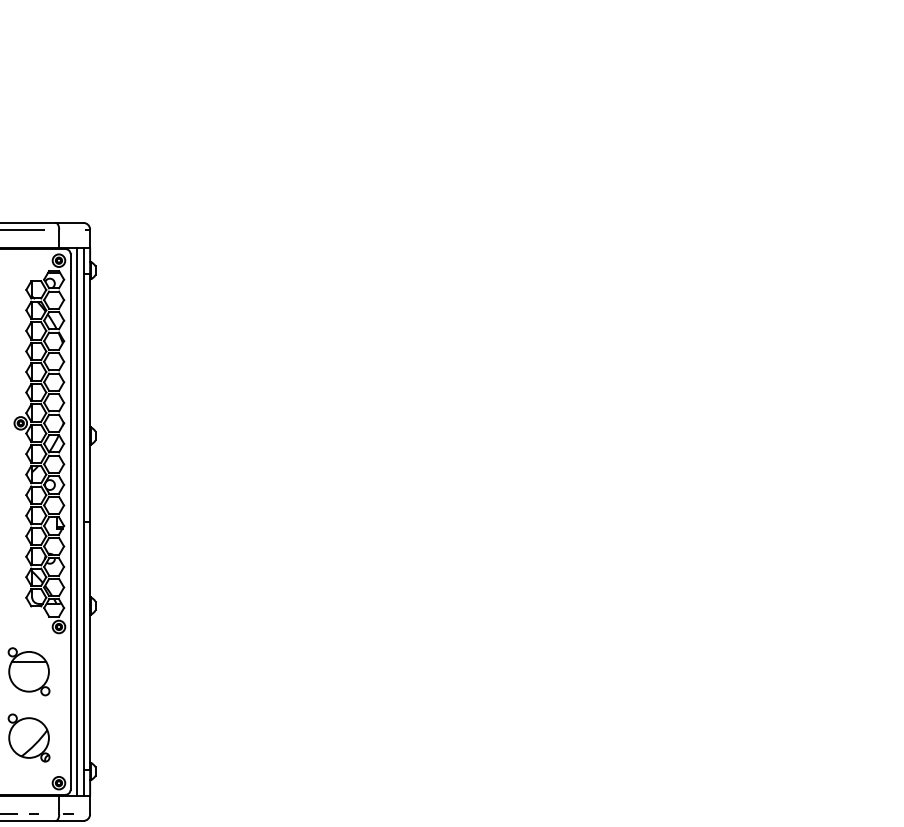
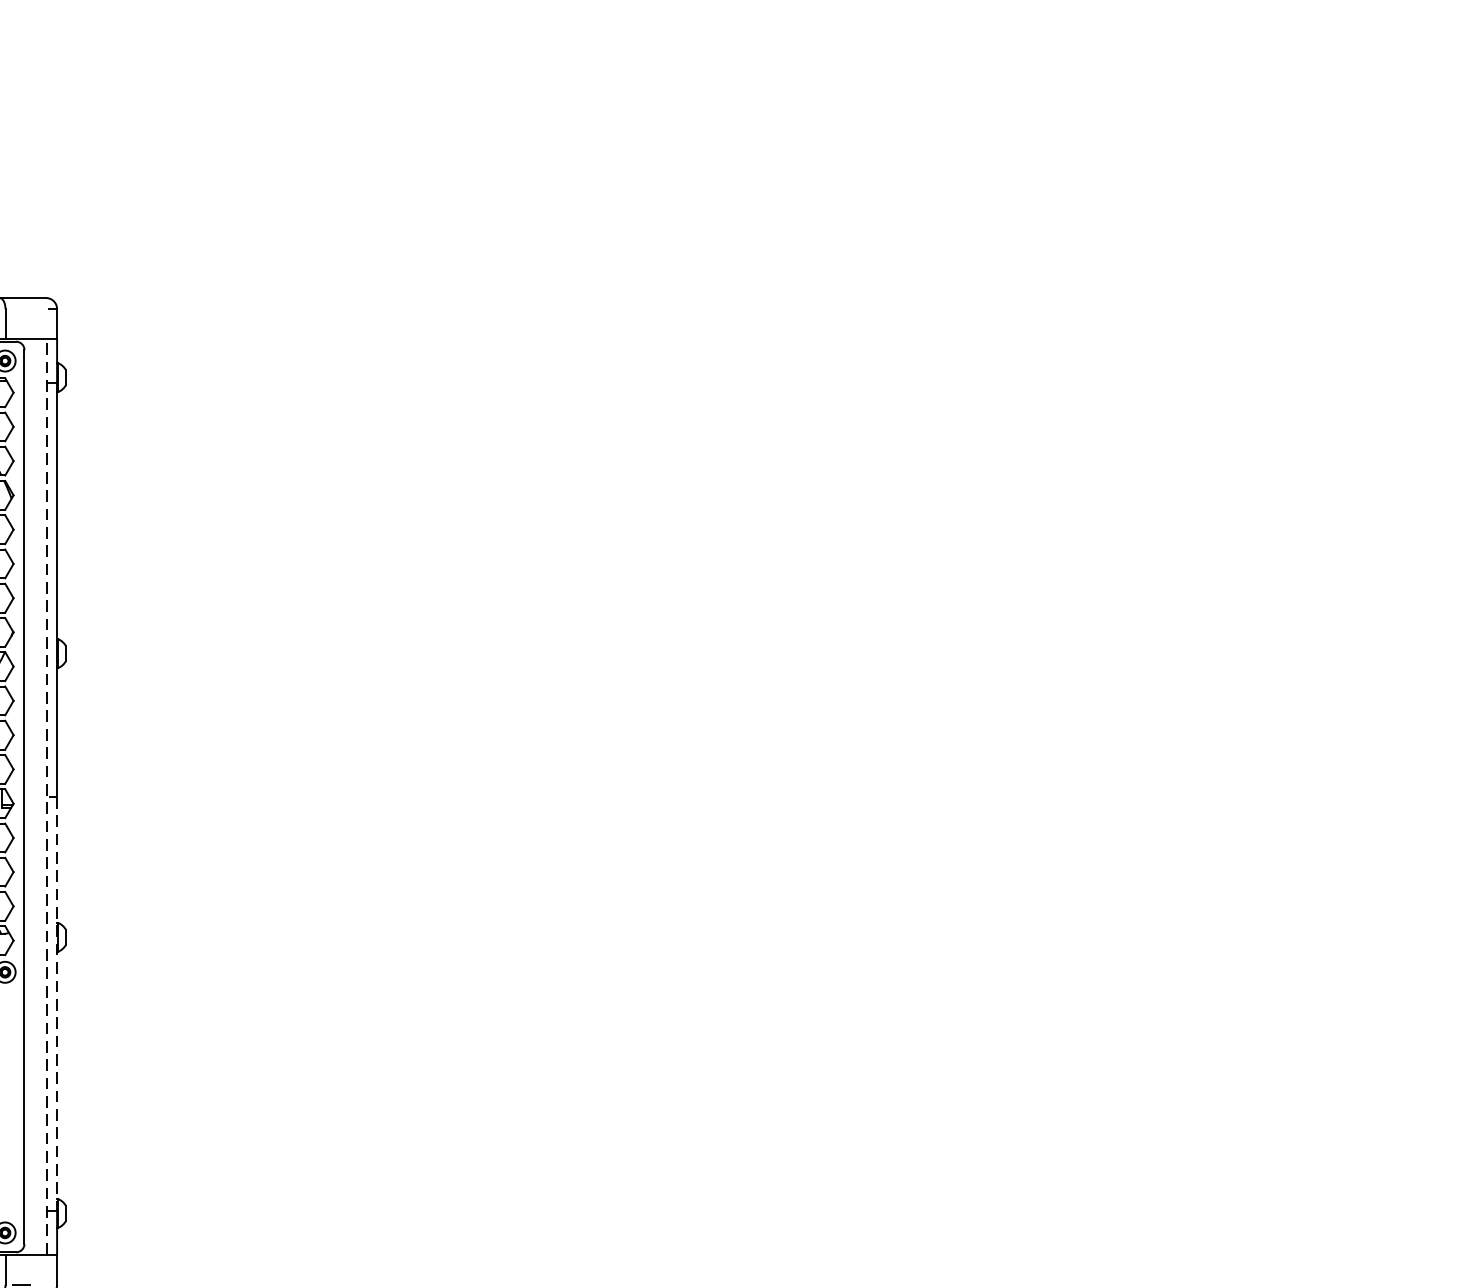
line: (77, 521) -> (36, 796), removed
line: (84, 521) -> (47, 796), solid -> dashed
line: (90, 646) -> (57, 1004), solid -> dashed

